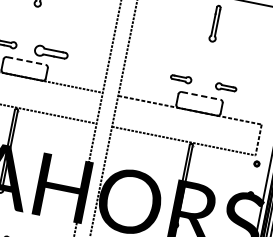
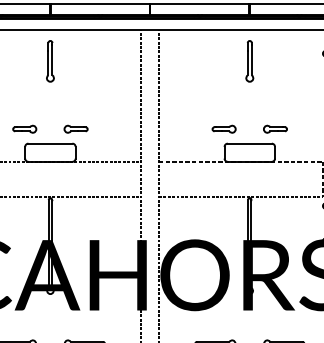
part: (50, 52) -> (75, 128), size x0.62
line: (26, 60) -> (50, 143), dashed -> solid
line: (200, 95) -> (249, 143), dashed -> solid

